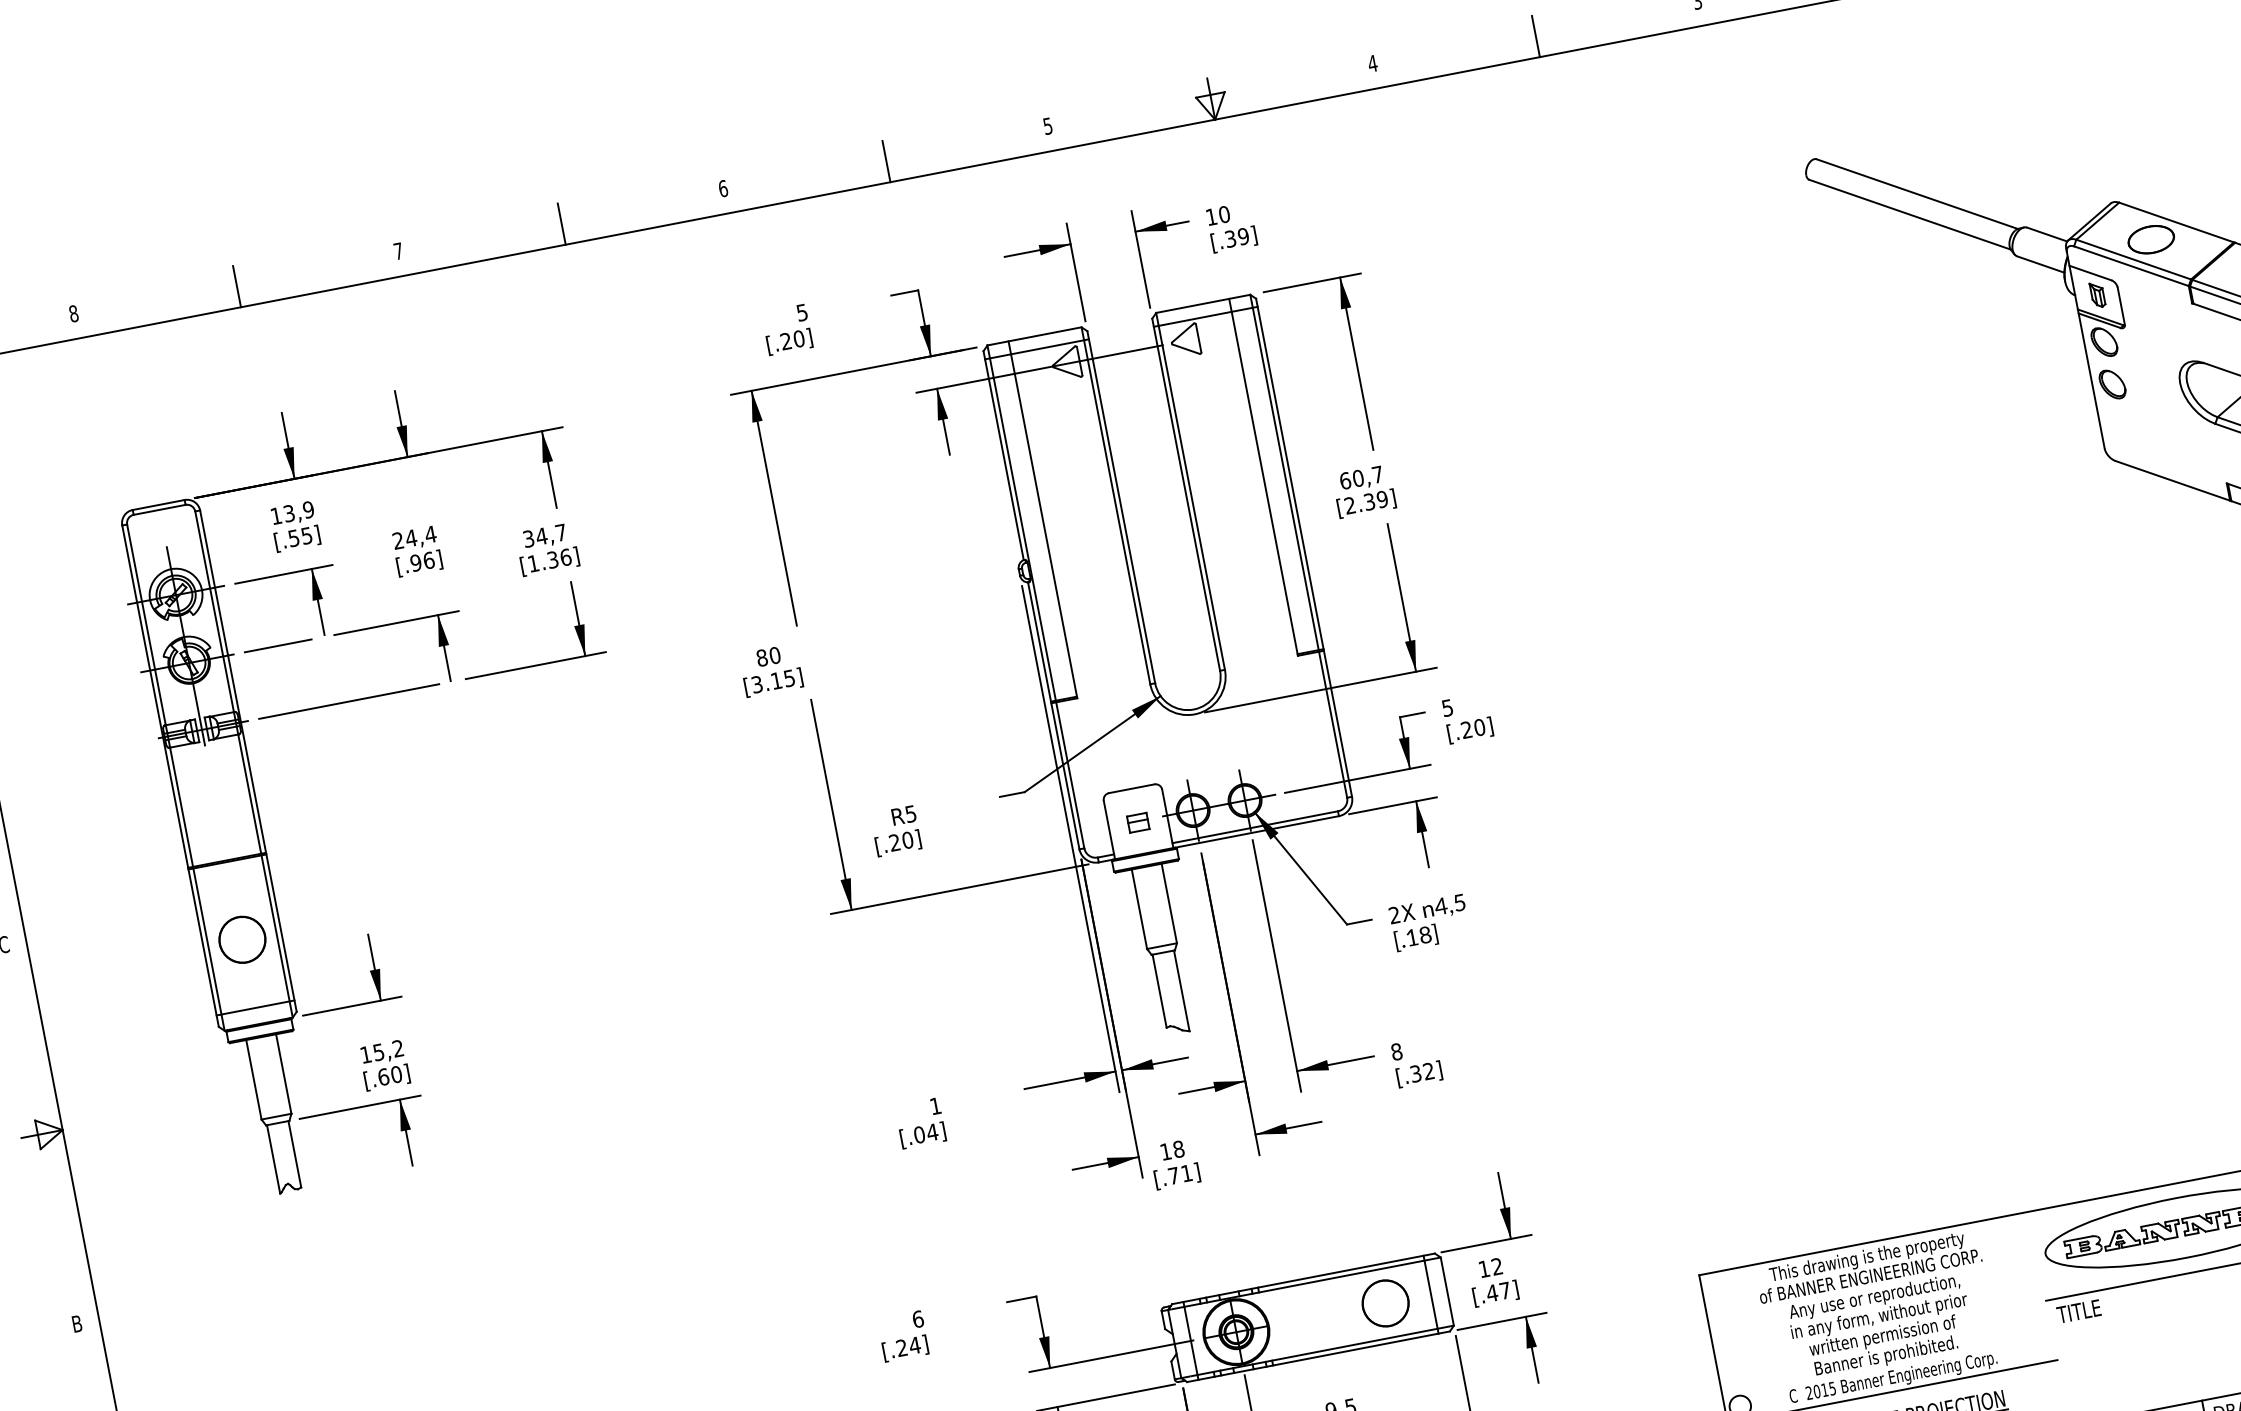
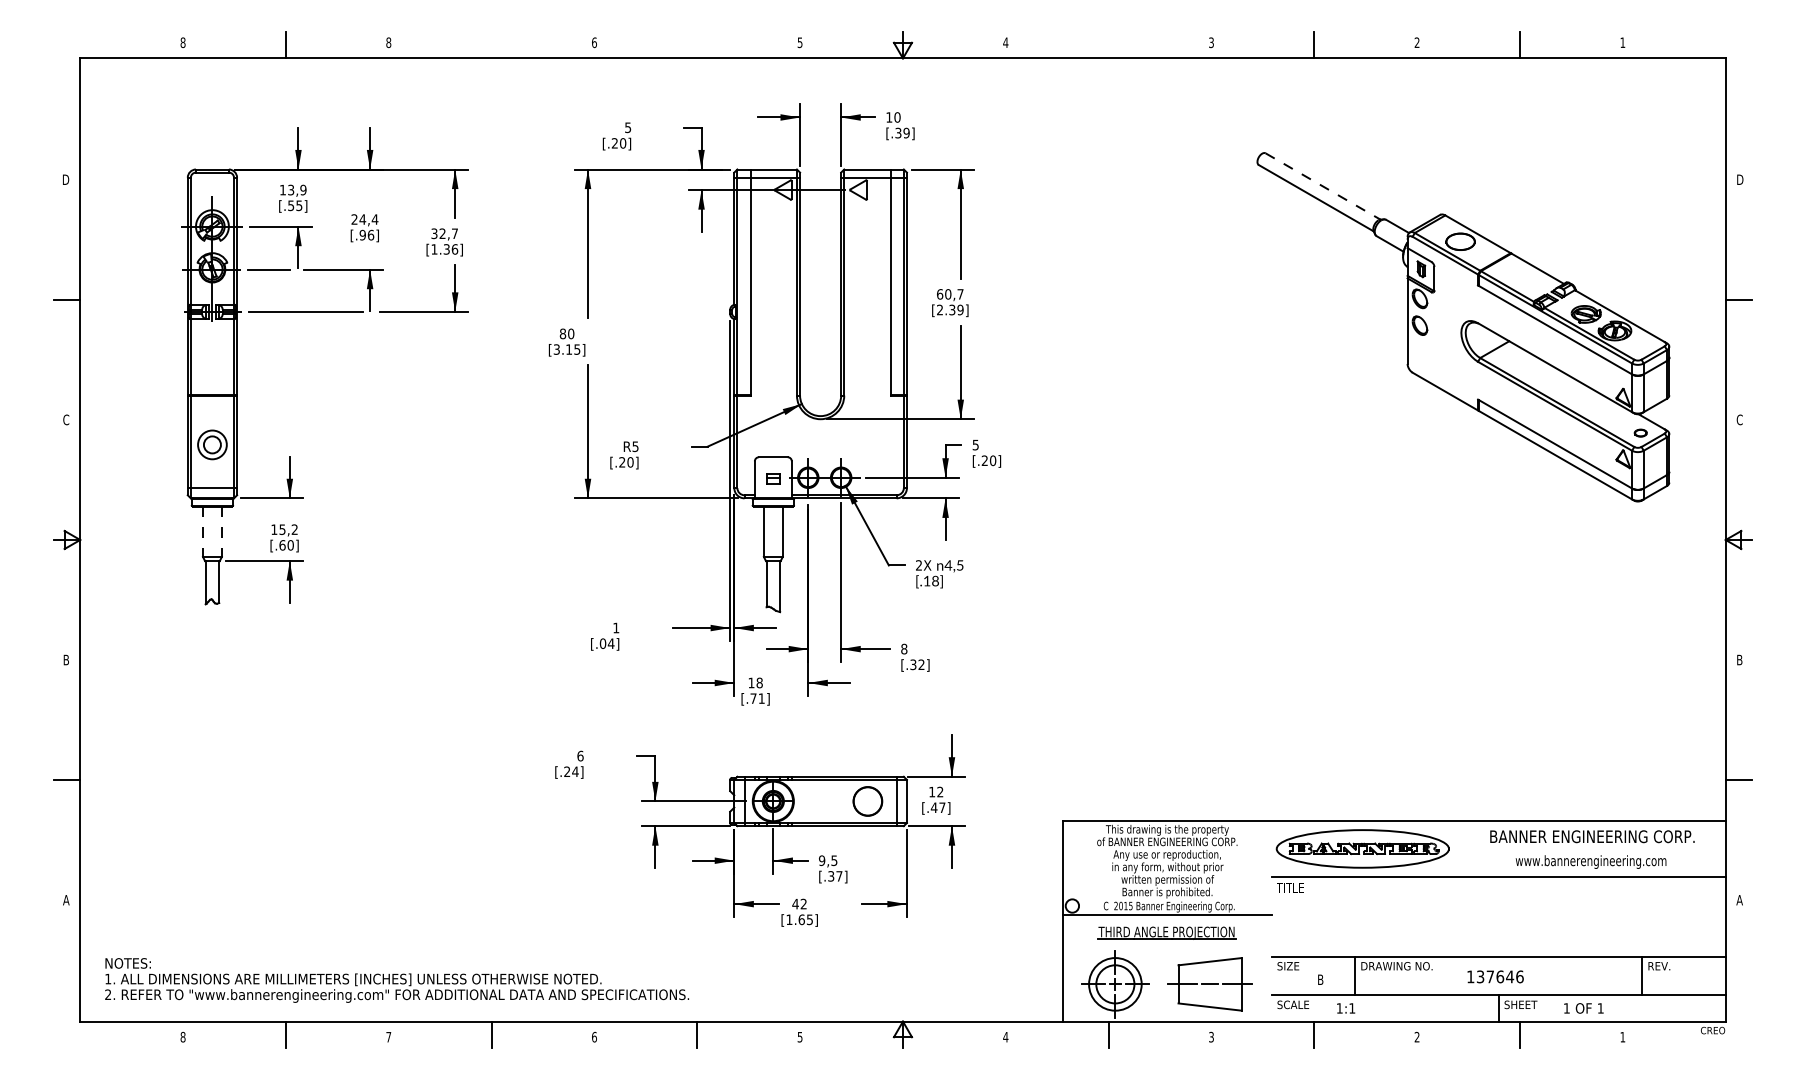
line: (1535, 36) -> (1108, 45), removed
line: (886, 161) -> (697, 45), removed
line: (1917, 194) -> (1323, 186), solid -> dashed
line: (561, 224) -> (491, 45), removed
text: (398, 250) -> (388, 42), 7 -> 8
text: (541, 536) -> (442, 233), 34,7 -> 32,7
circle: (242, 939) -> (212, 444), size x0.6
line: (283, 1075) -> (221, 532), solid -> dashed
line: (254, 1080) -> (203, 532), solid -> dashed

